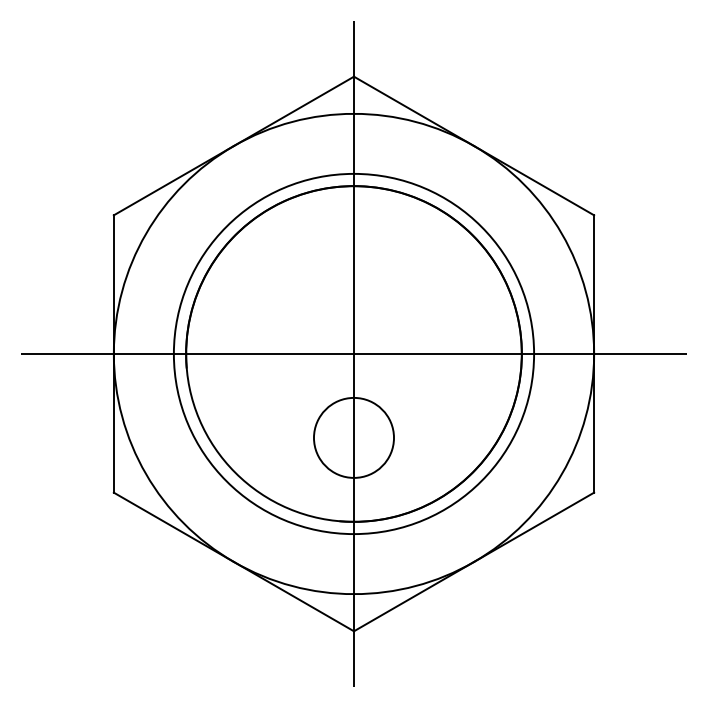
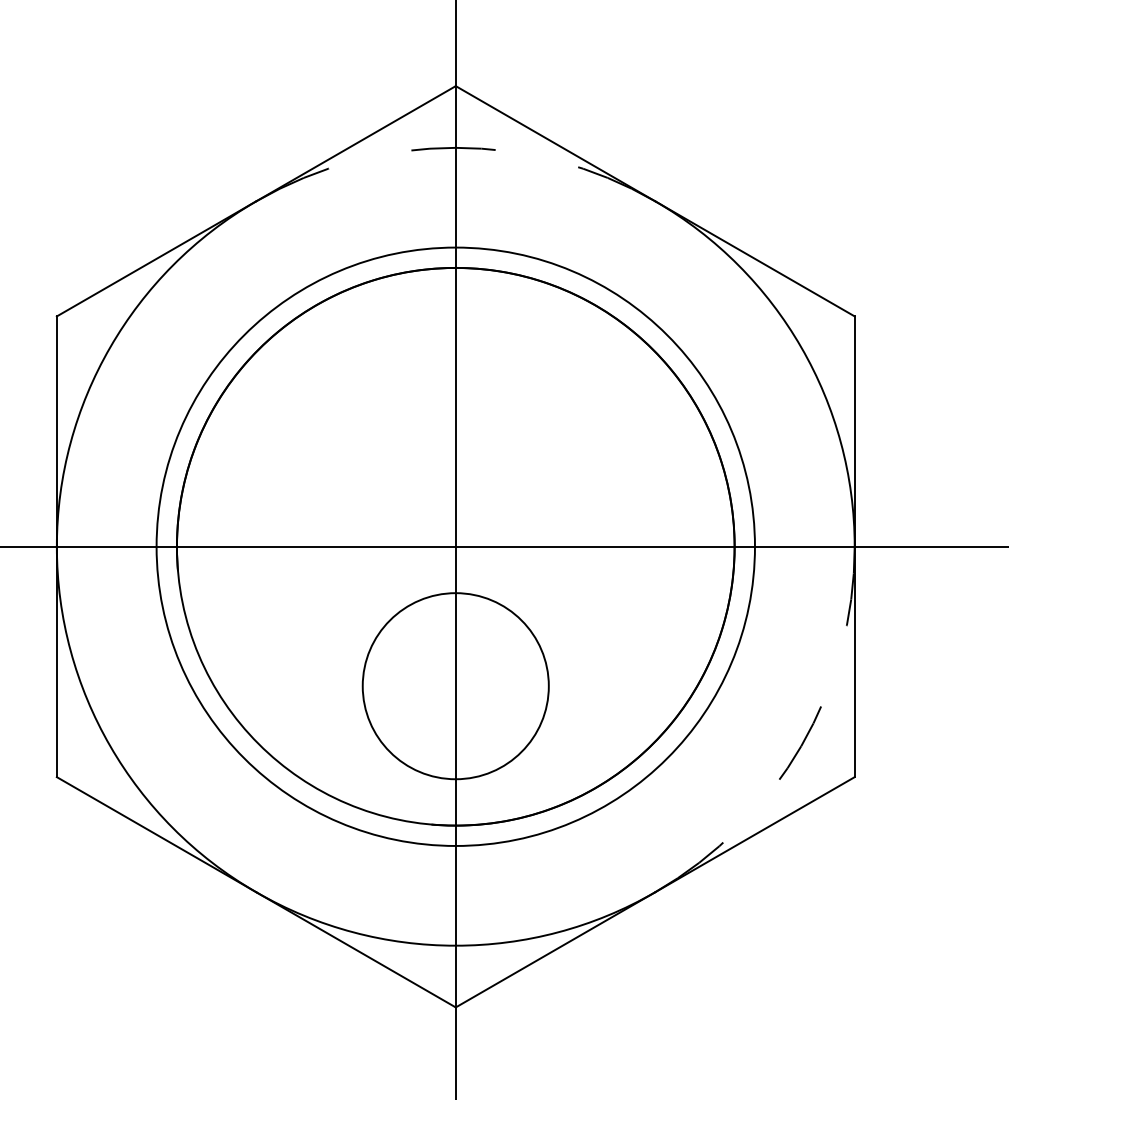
arc: (354, 113) -> (456, 147), solid -> dashed
circle: (353, 437) -> (454, 685), size x1.4
arc: (561, 474) -> (800, 746), solid -> dashed

